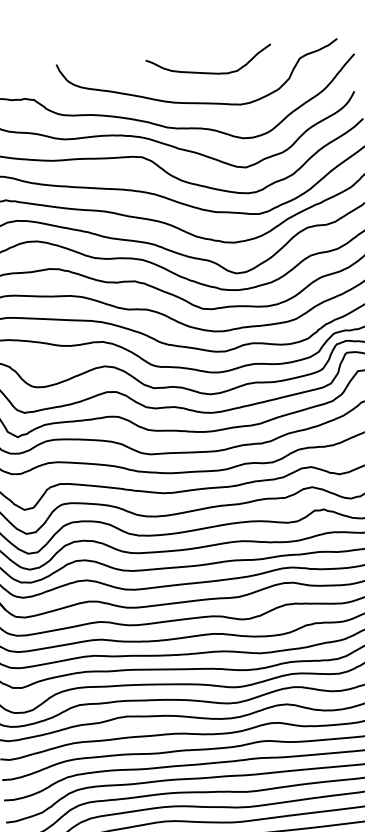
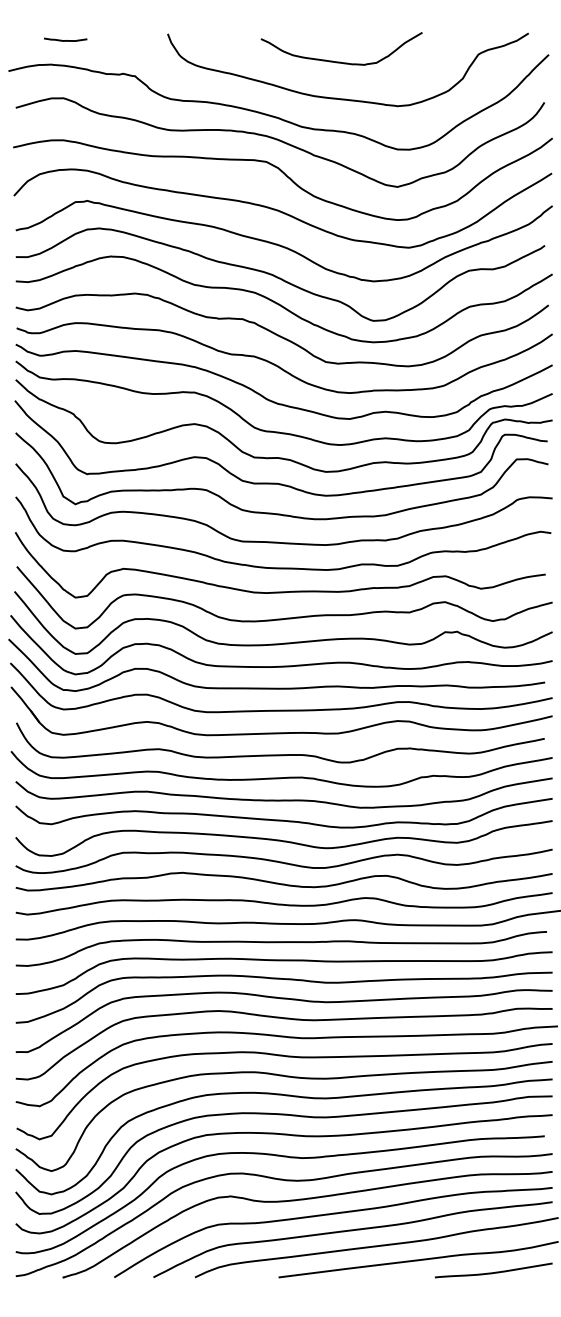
curve: (209, 72) -> (340, 61), moved

